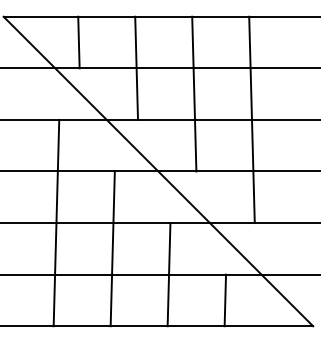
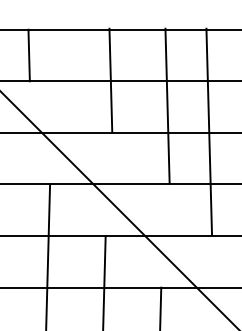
line: (78, 42) -> (28, 55), moved
line: (136, 67) -> (110, 79), moved
line: (194, 93) -> (167, 105), moved
line: (251, 119) -> (208, 131), moved

